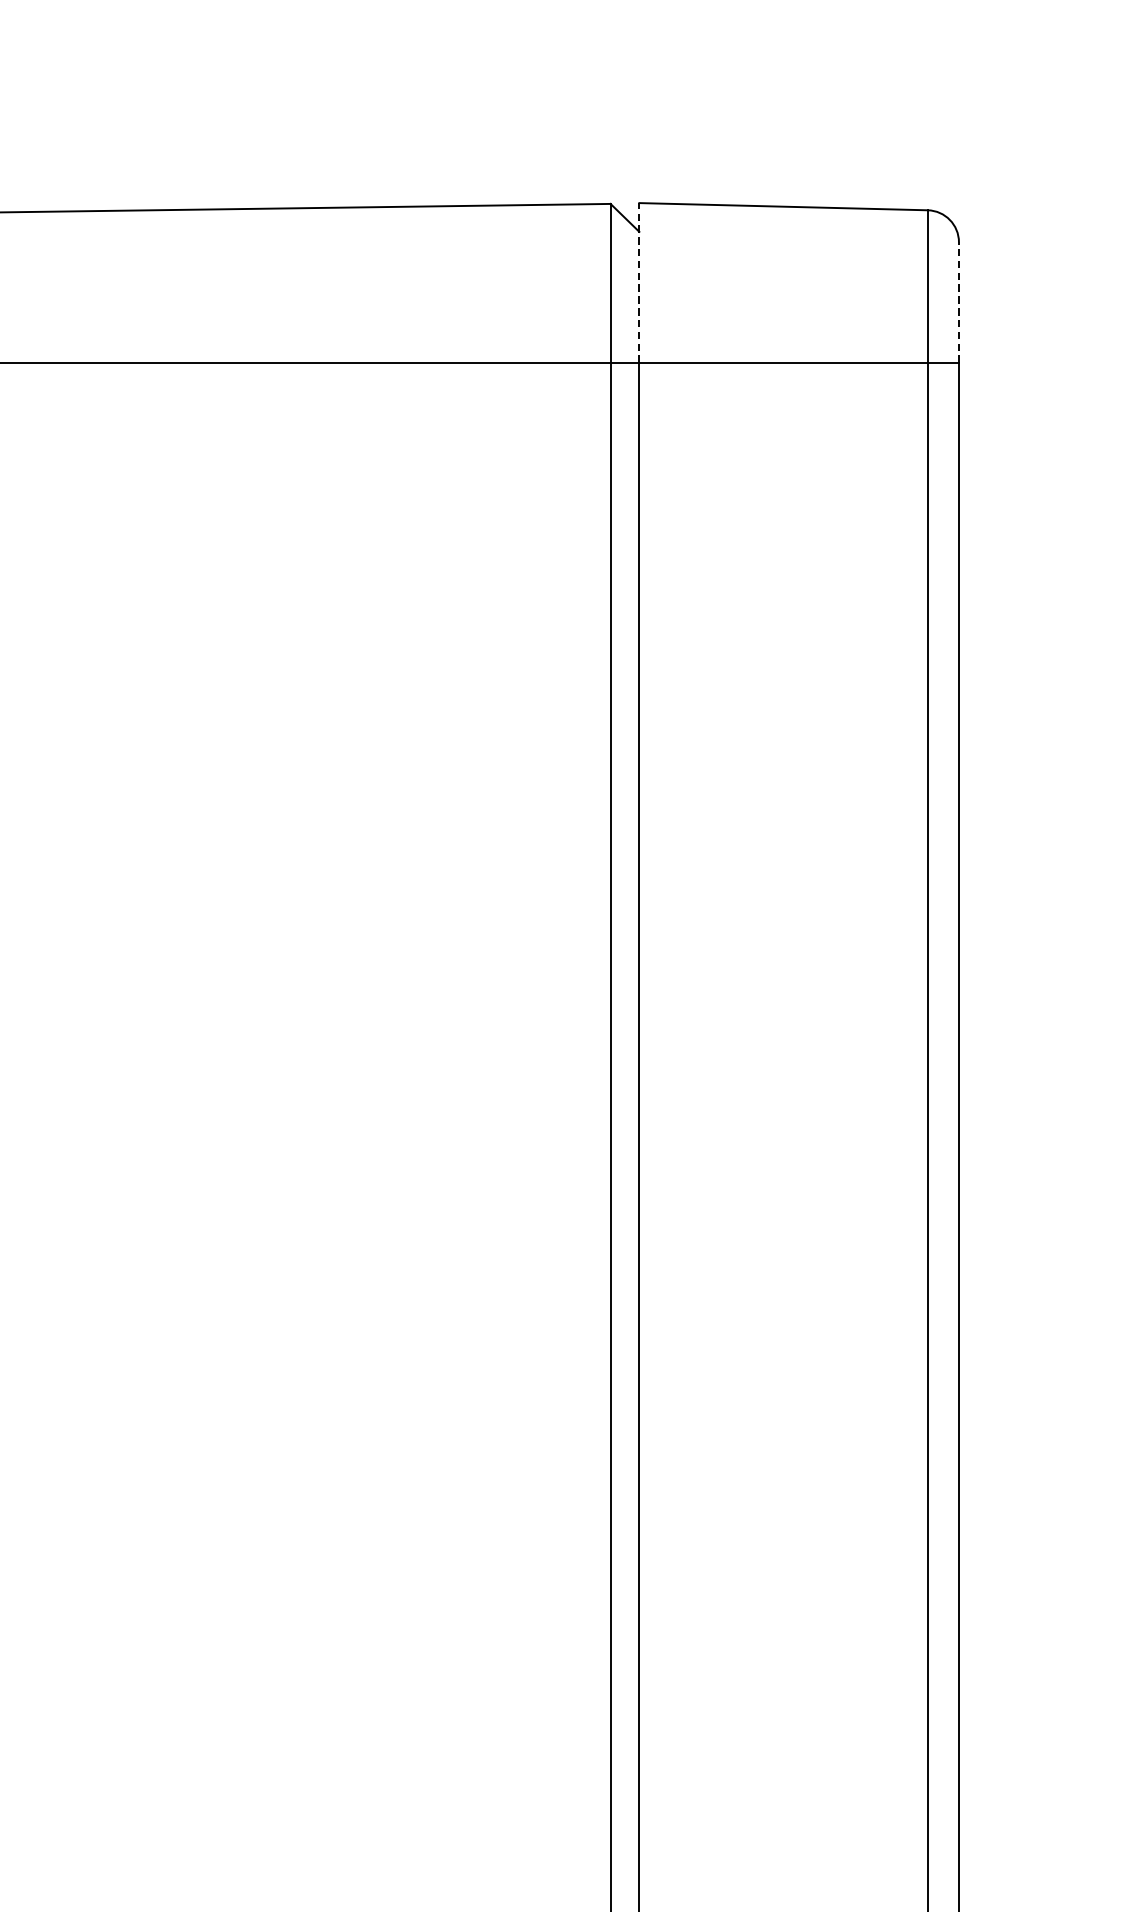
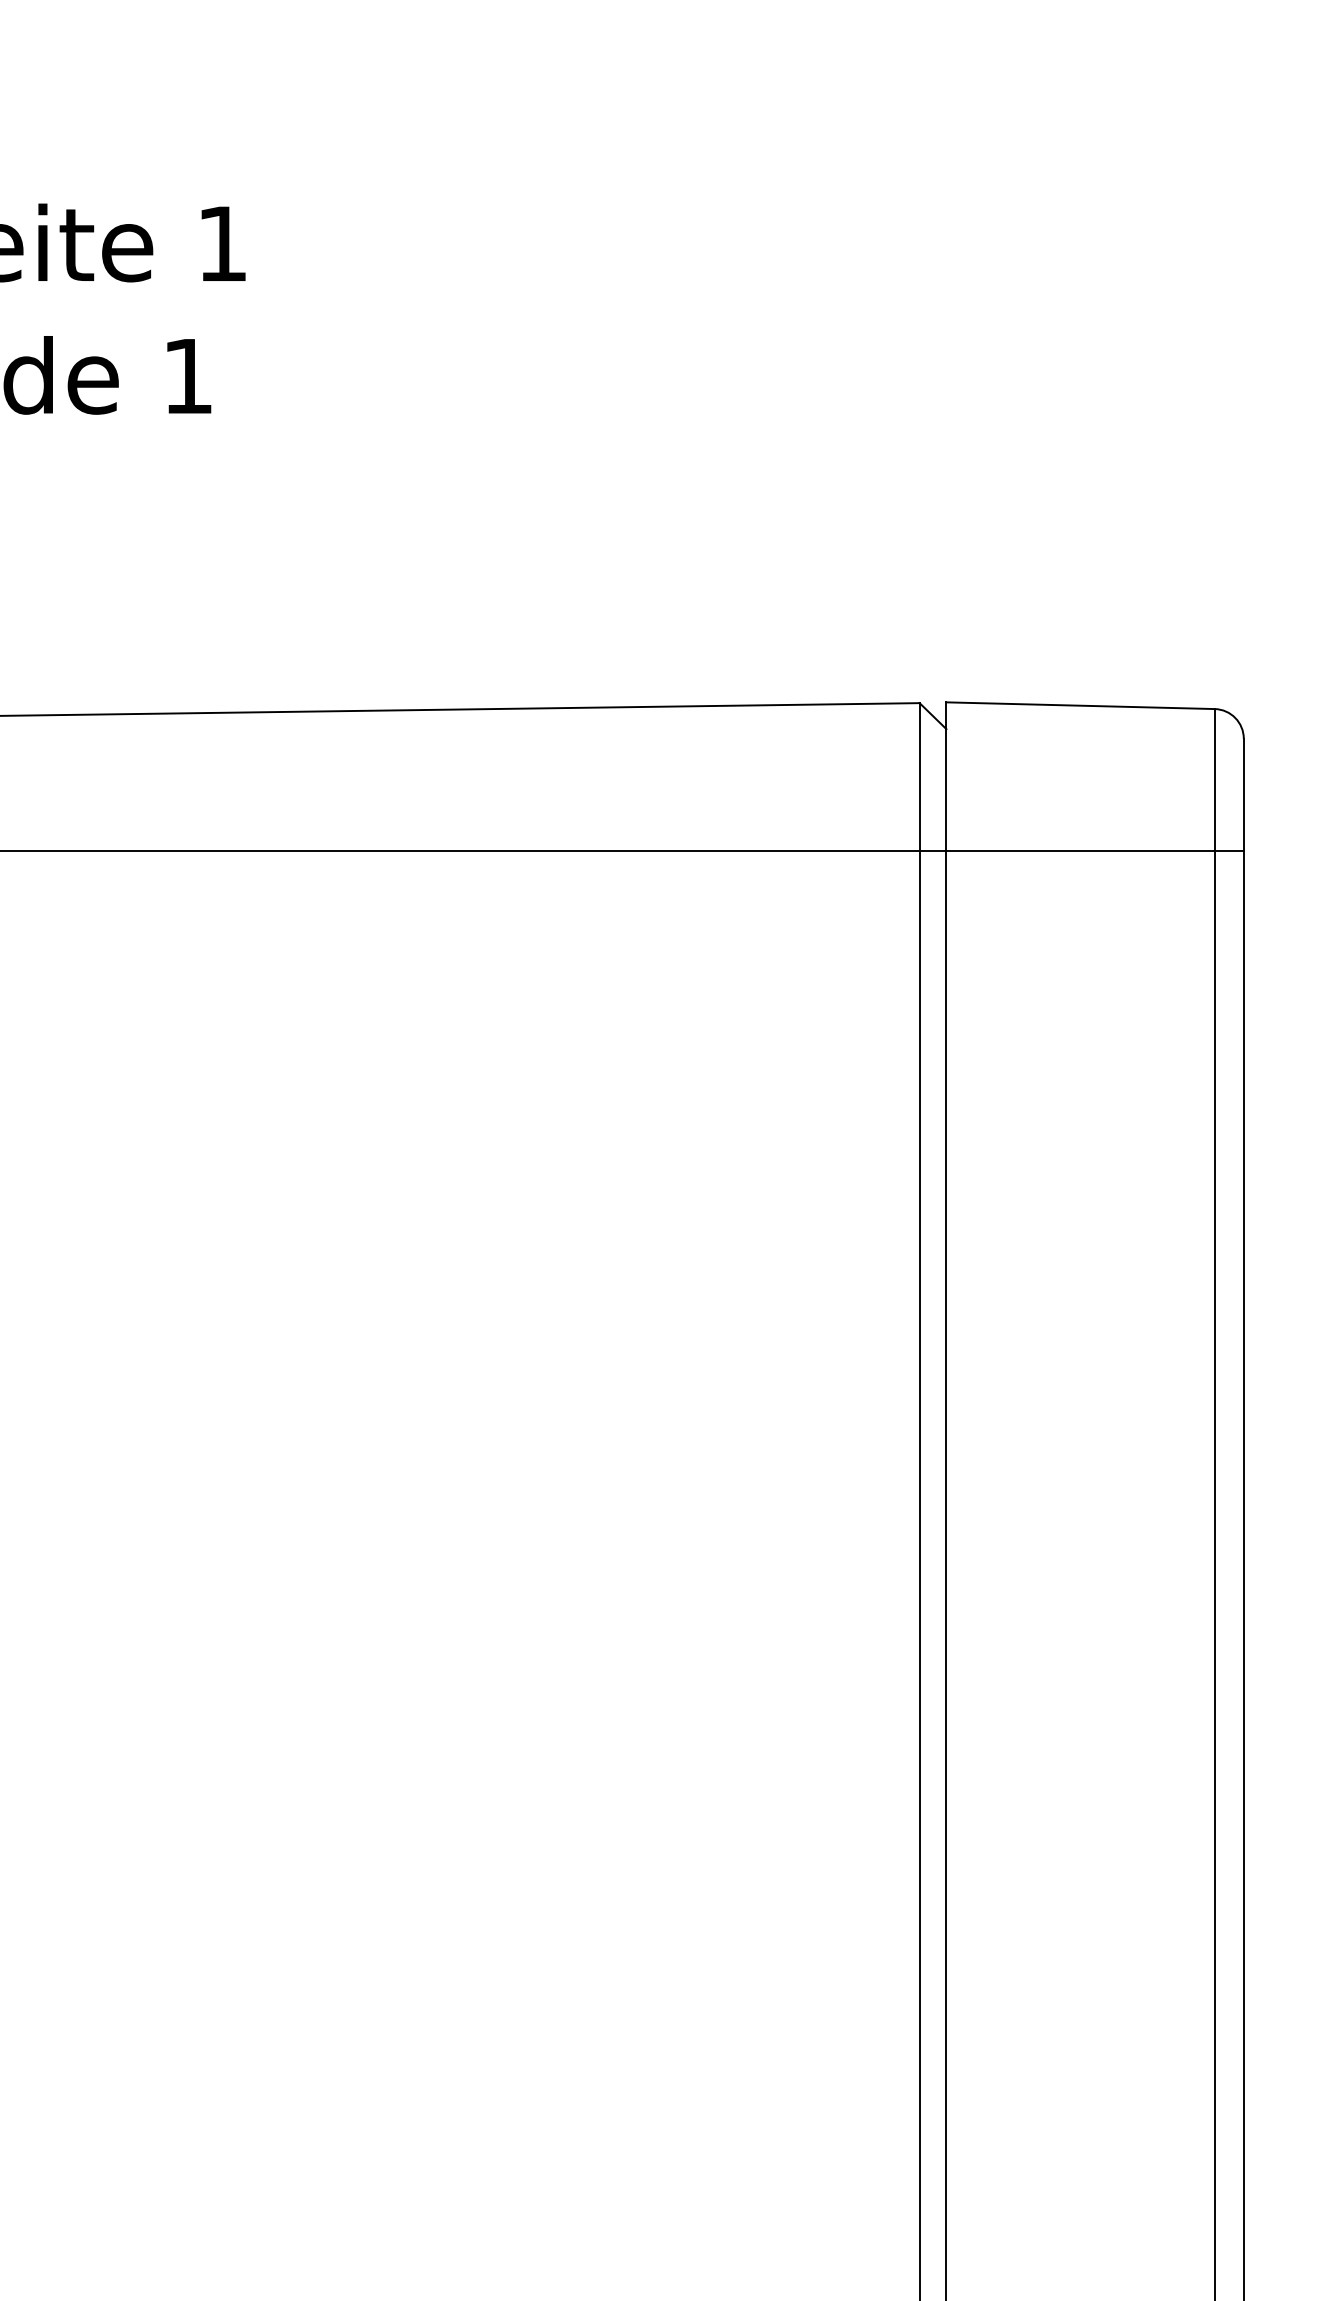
line: (639, 282) -> (946, 776), dashed -> solid
line: (958, 302) -> (1243, 794), dashed -> solid

